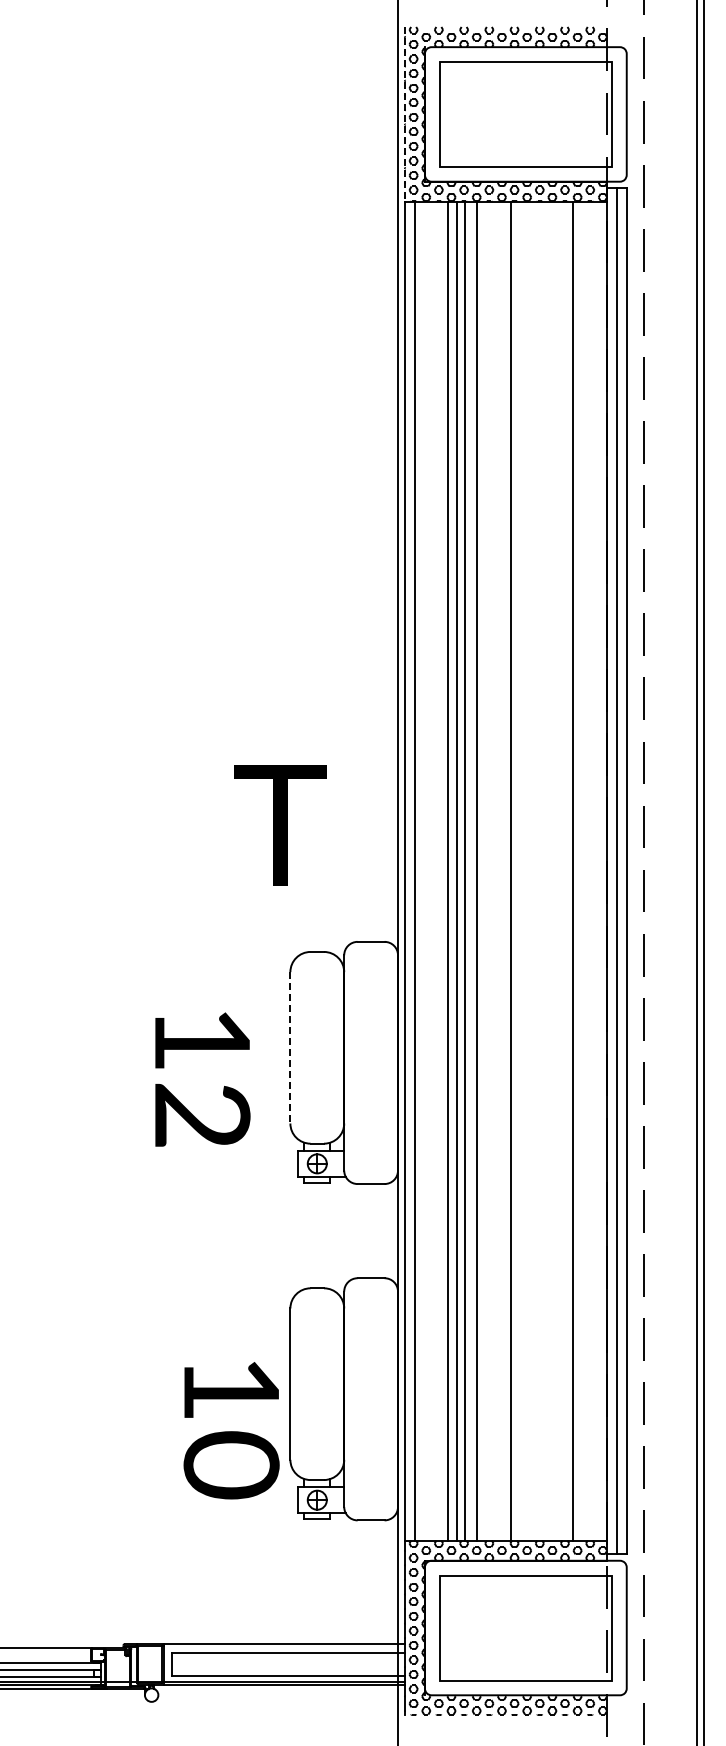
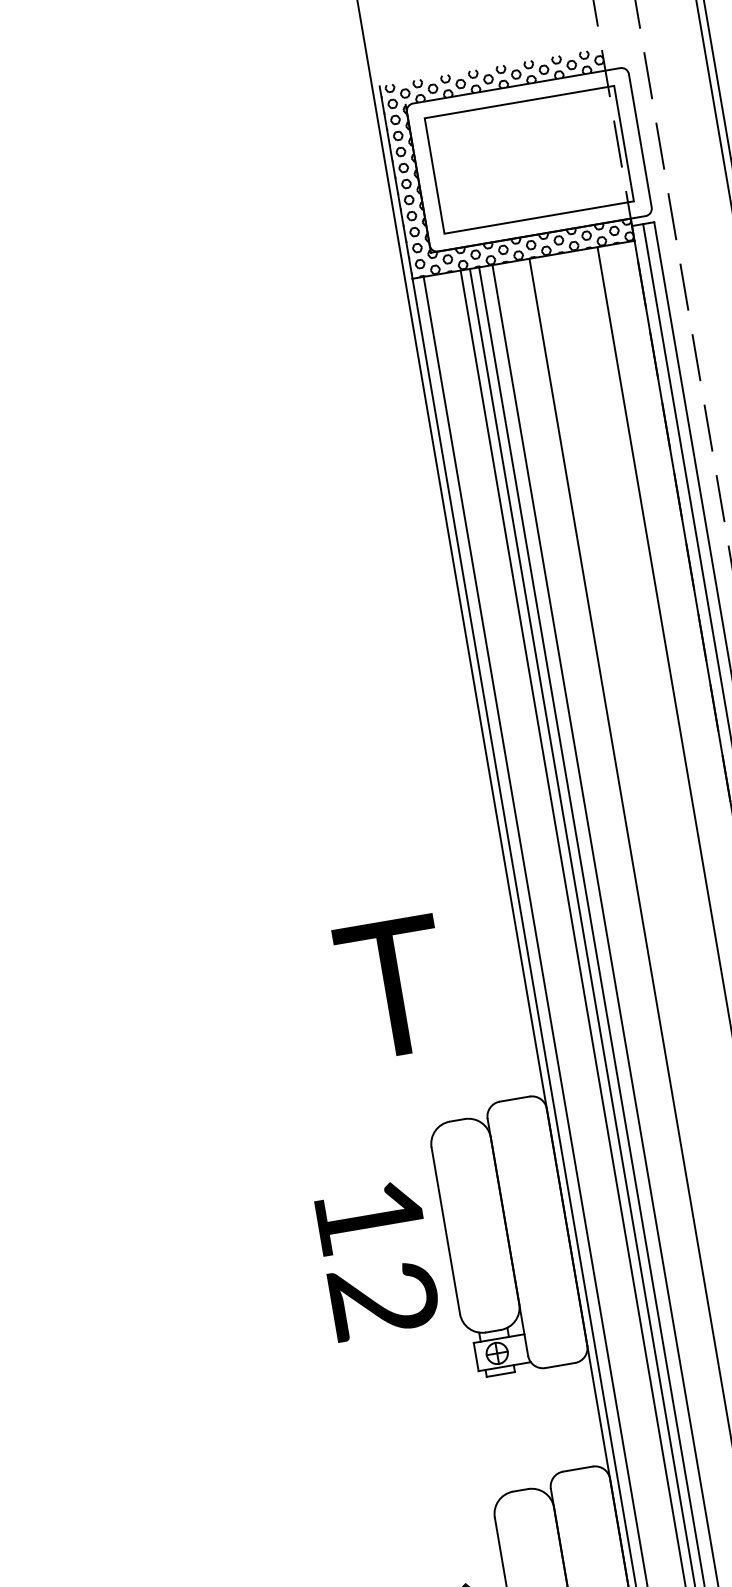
line: (404, 114) -> (395, 182), dashed -> solid
line: (290, 1047) -> (445, 1230), dashed -> solid
text: (202, 1079) -> (377, 1260), moved

